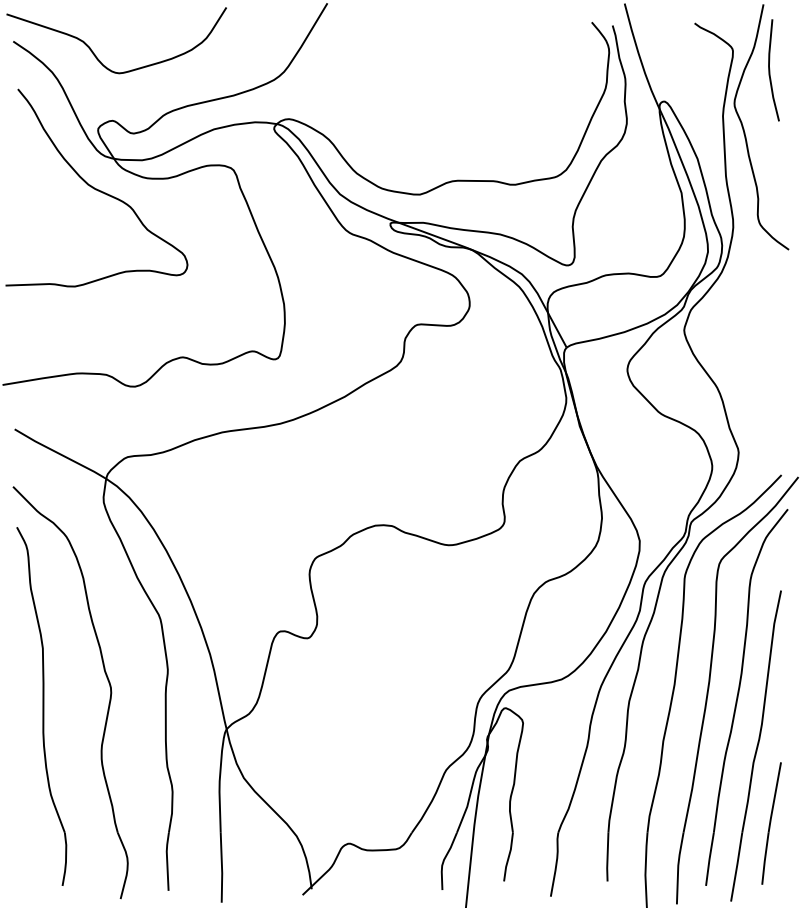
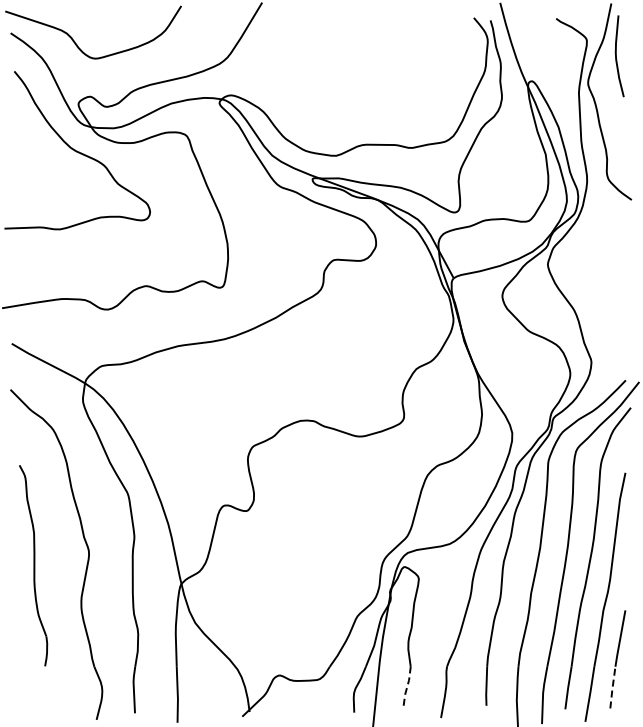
part: (41, 706) -> (33, 565), size x0.7
line: (508, 856) -> (407, 685), solid -> dashed
line: (764, 858) -> (612, 687), solid -> dashed

